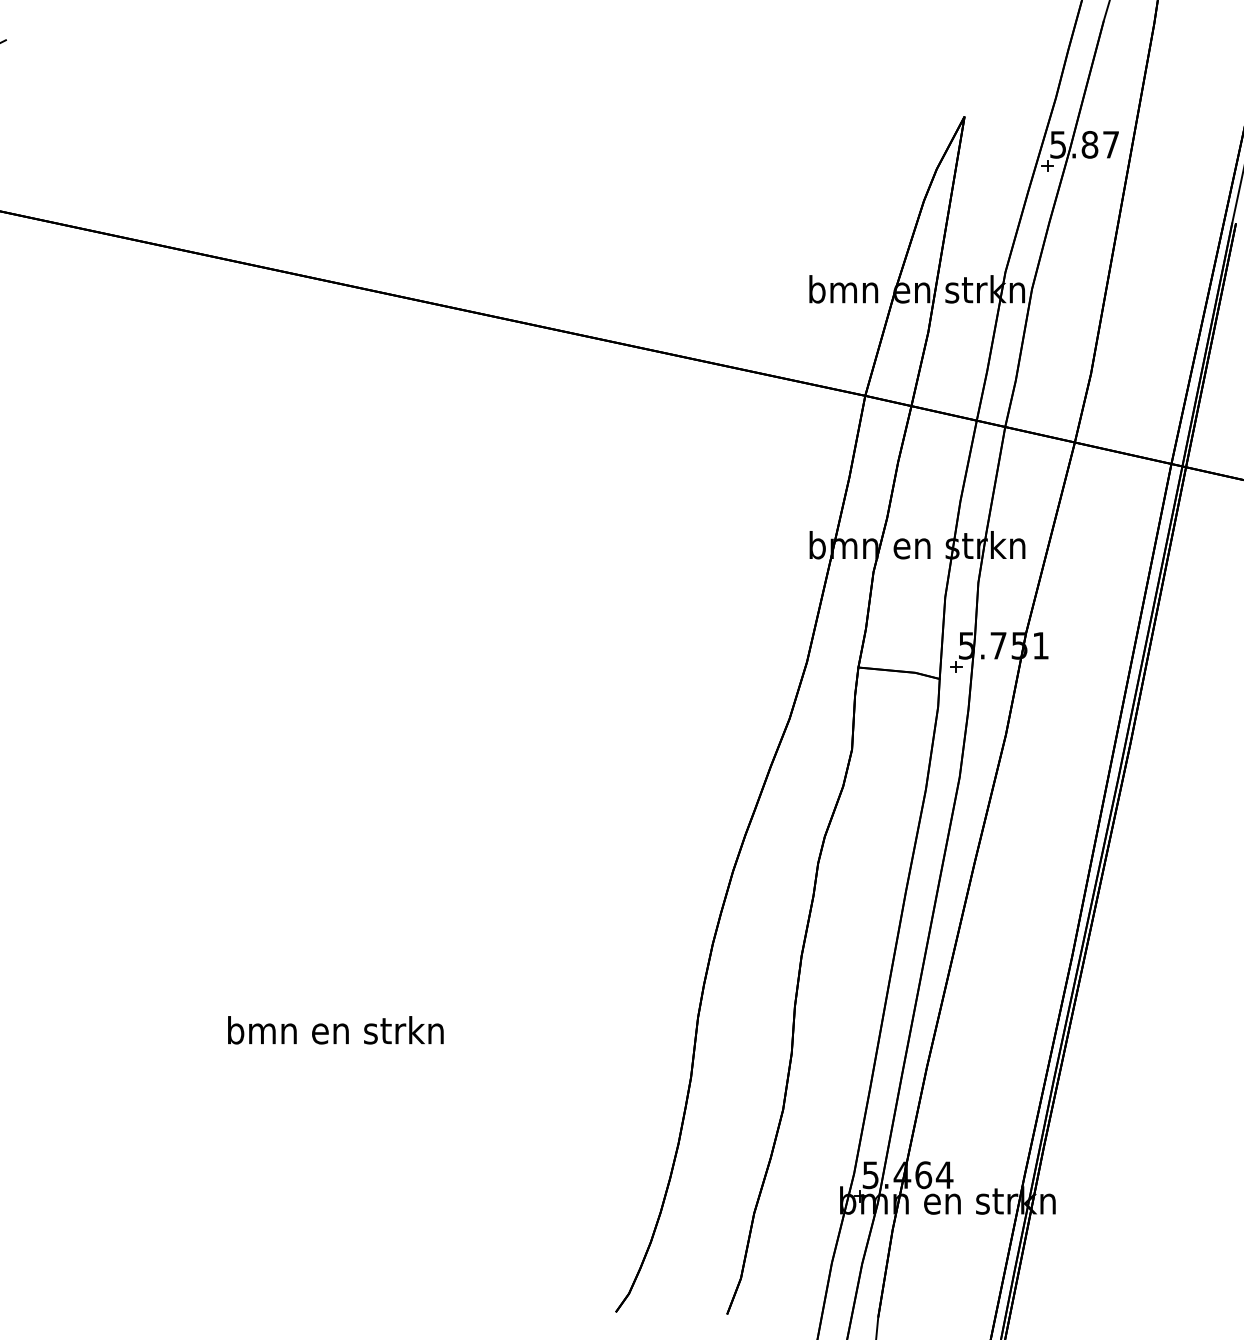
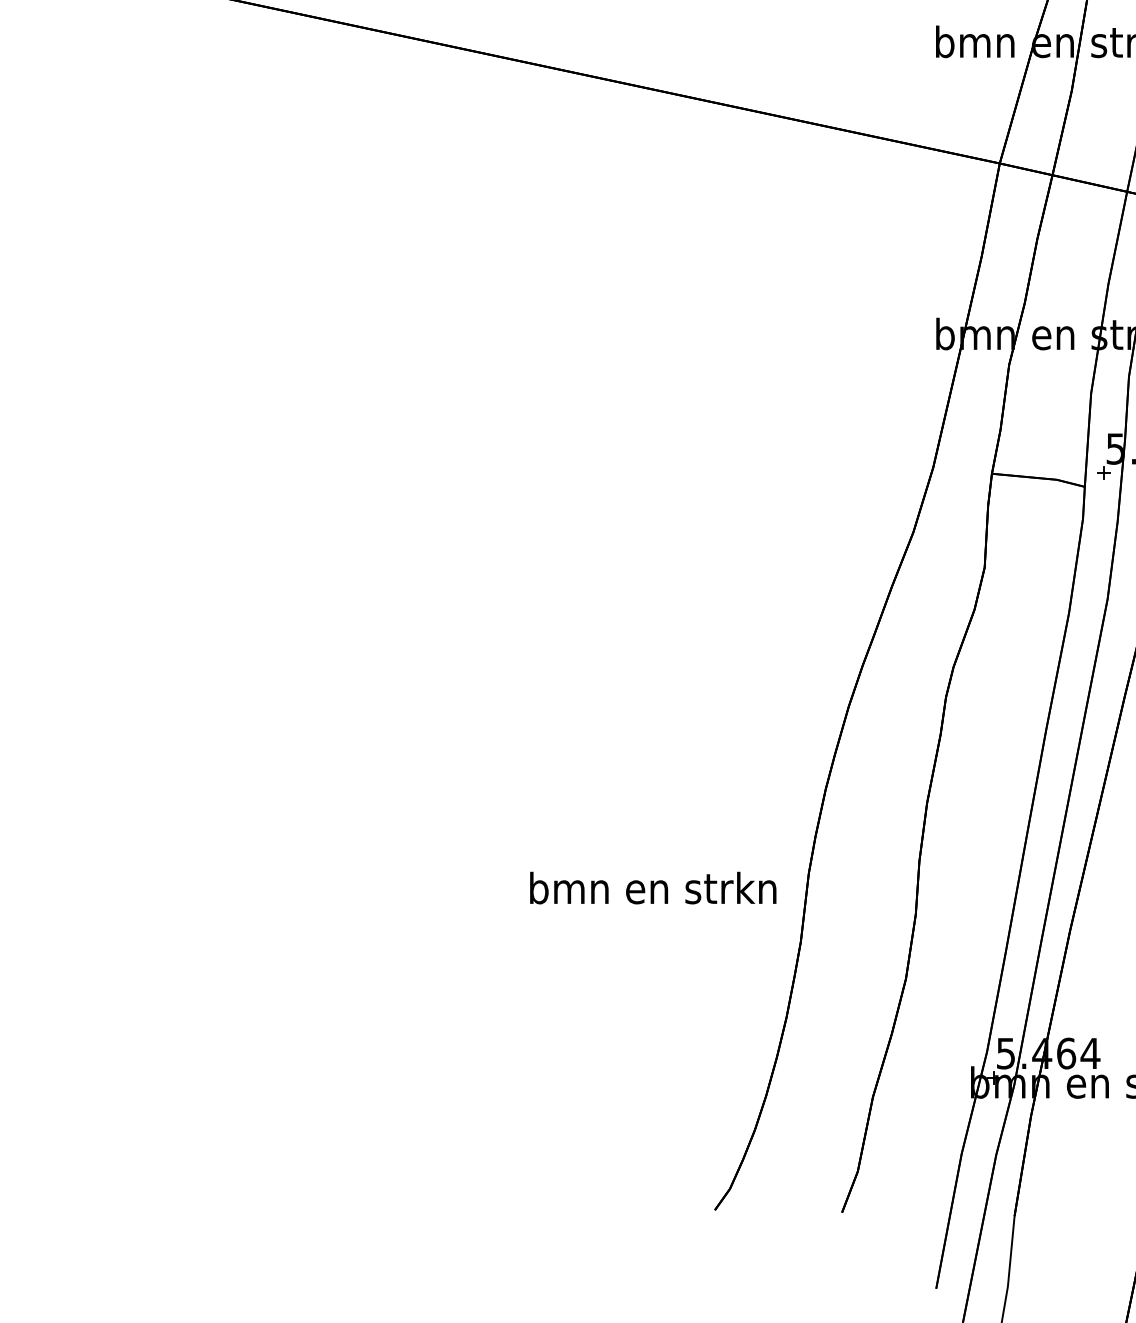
text: (335, 1030) -> (652, 888), moved

